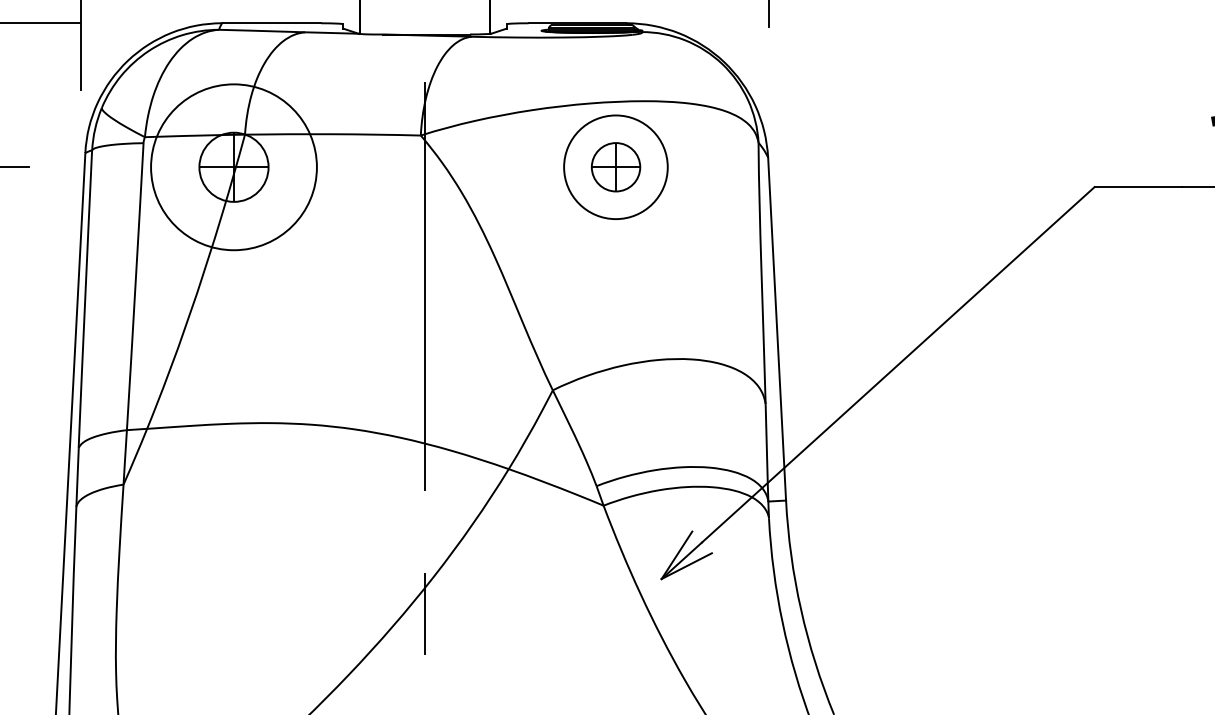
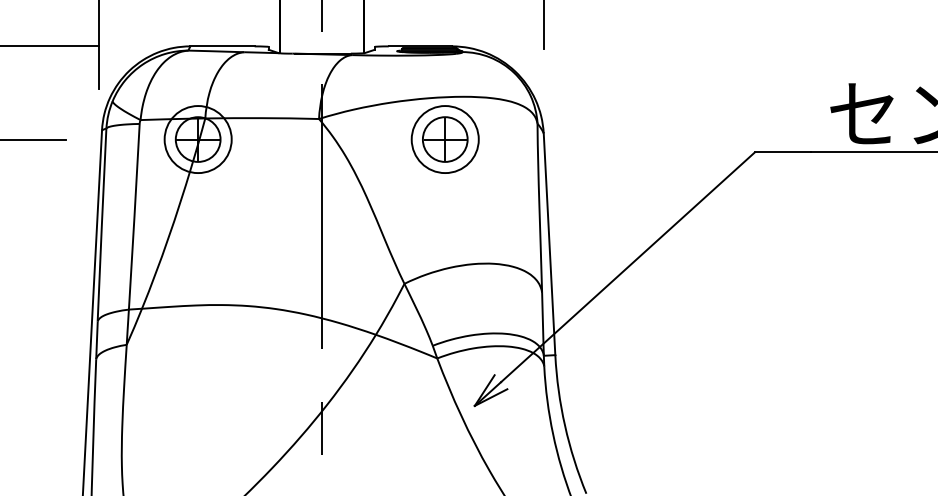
circle: (232, 167) -> (197, 139), size x0.62
part: (616, 167) -> (445, 139), size x1.43

